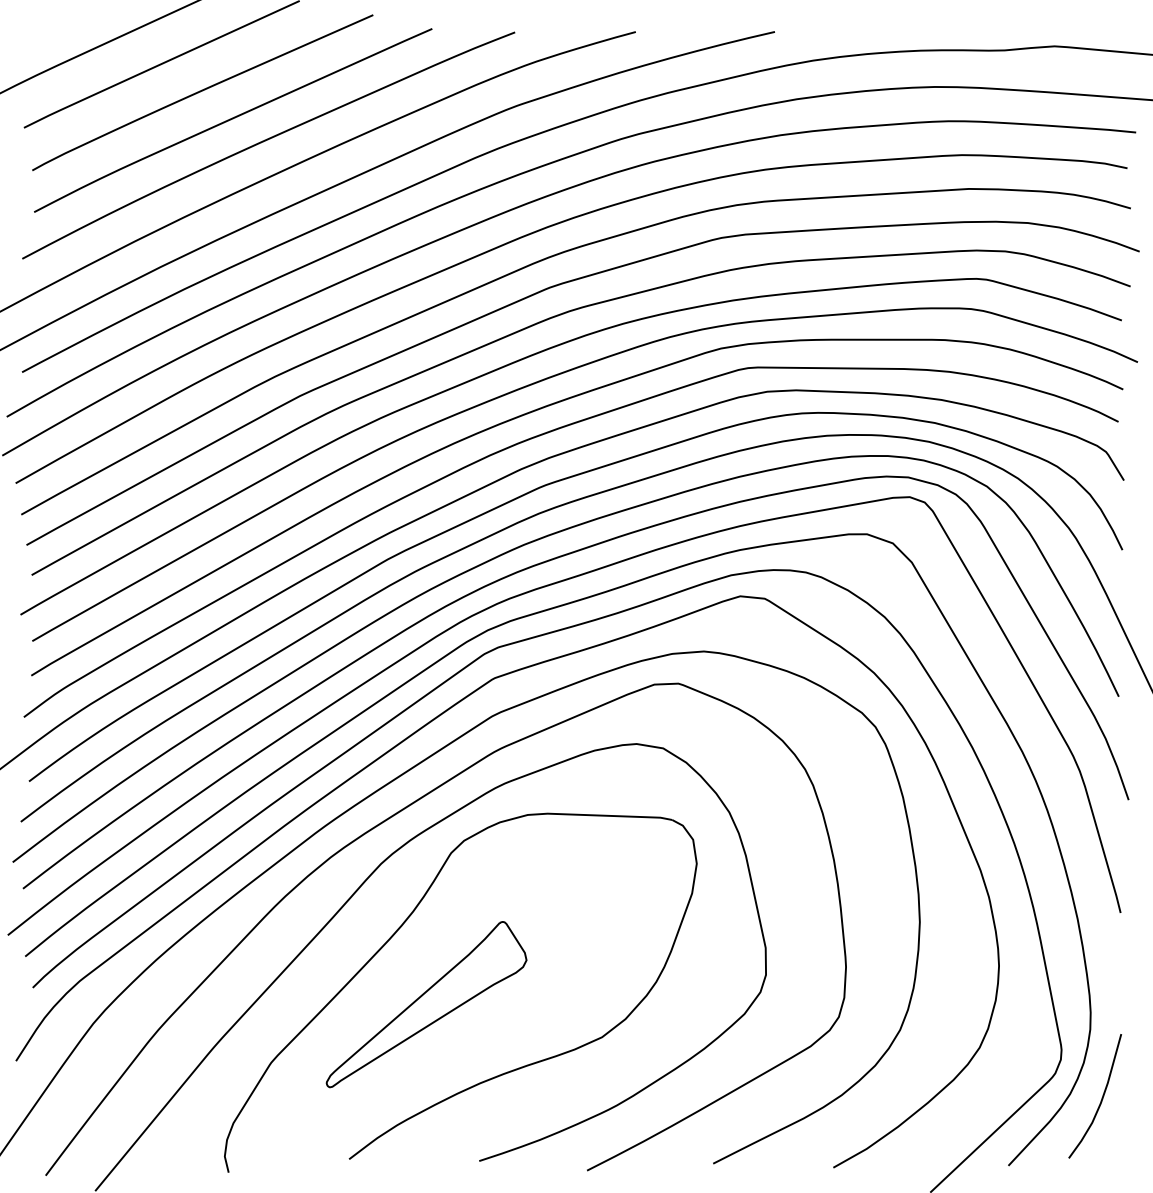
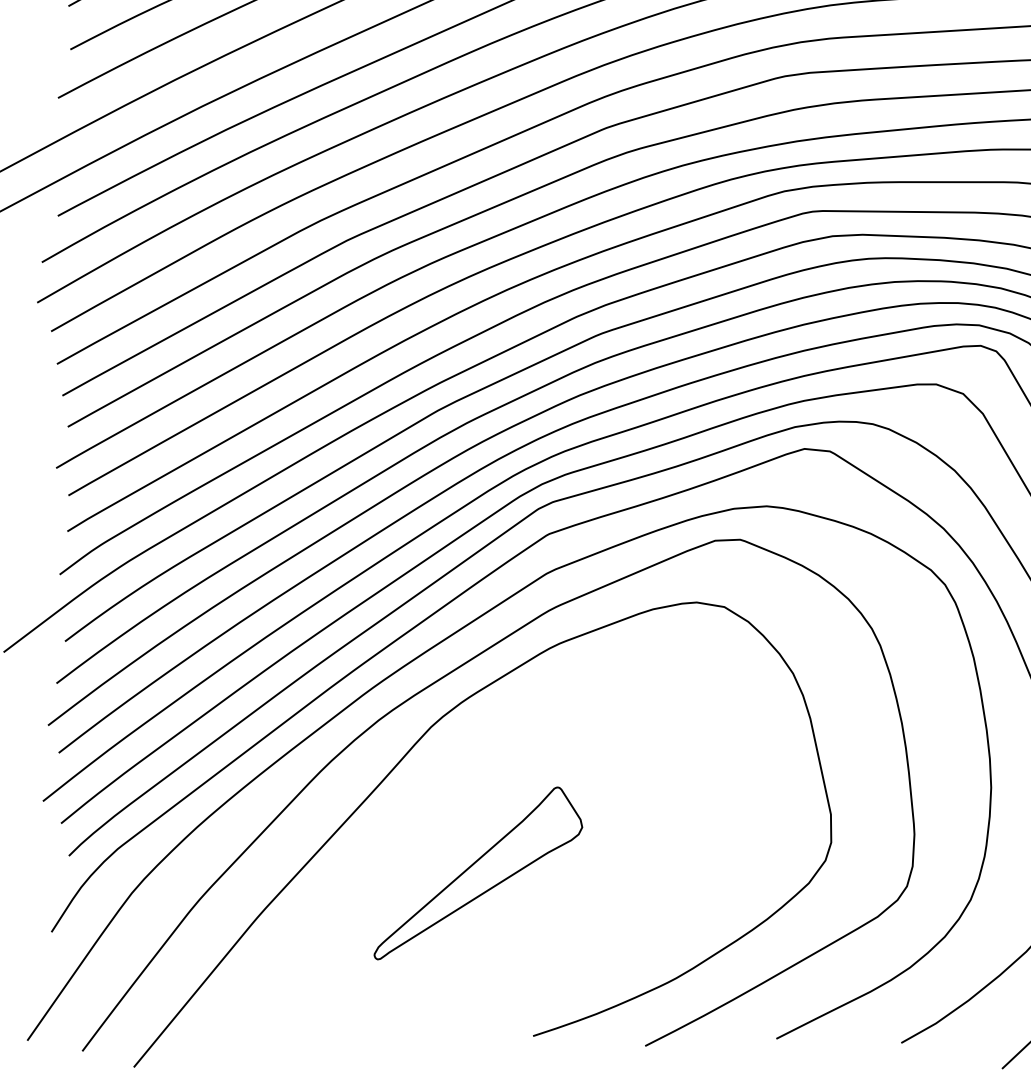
part: (395, 934) -> (446, 800), removed

